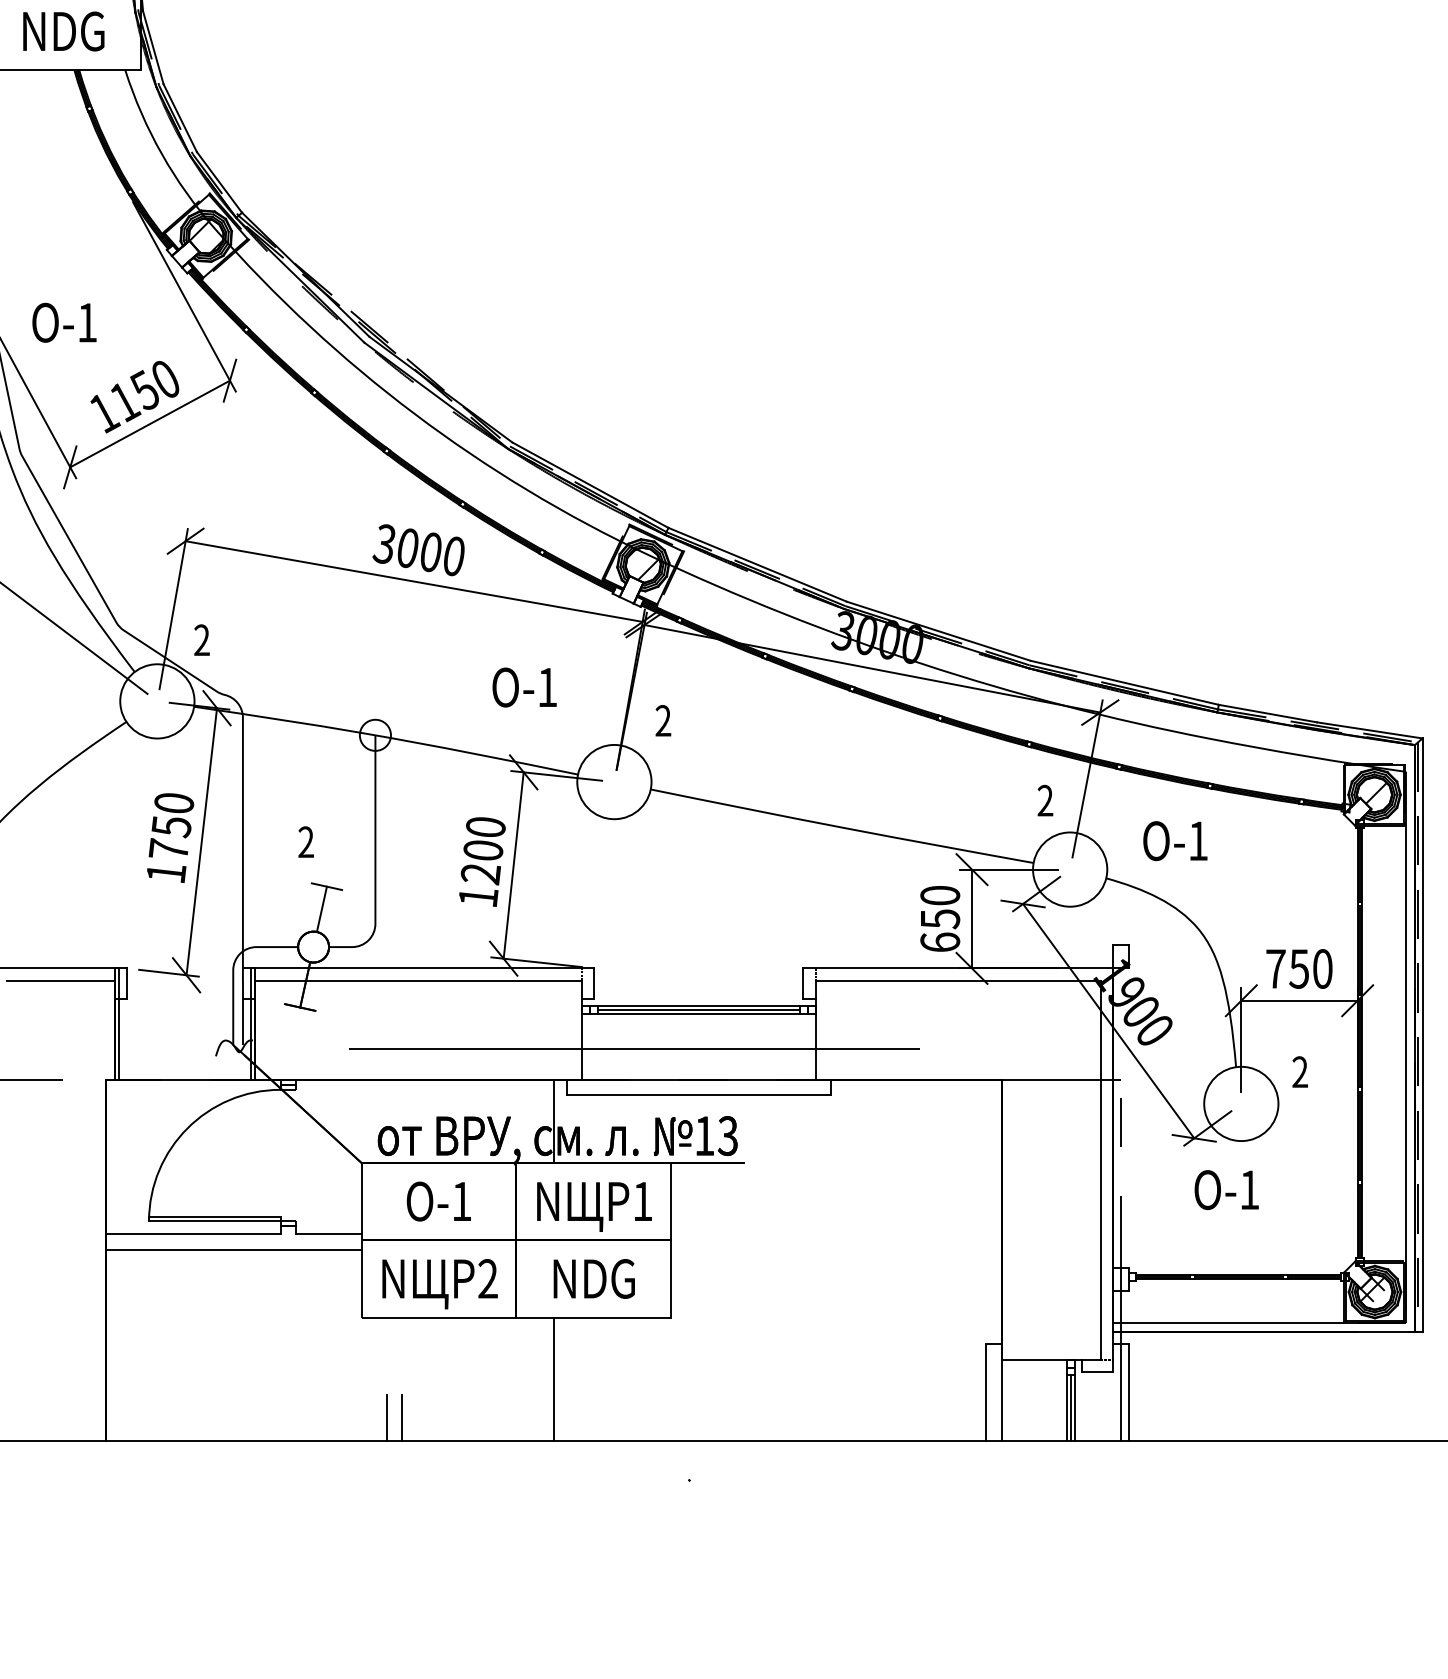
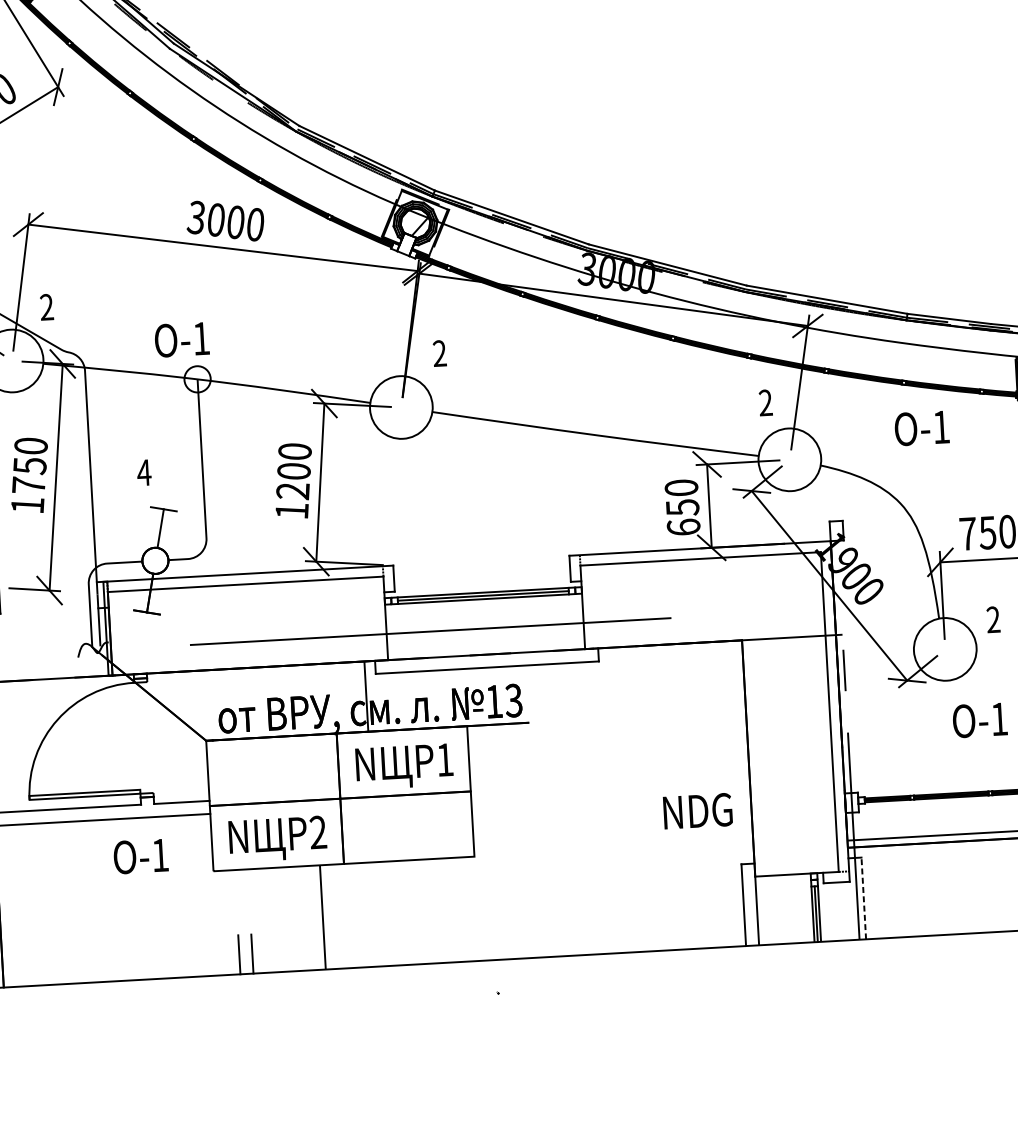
text: (524, 687) -> (181, 339), moved
text: (305, 841) -> (143, 472), 2 -> 4
text: (1175, 841) -> (922, 428), moved
text: (1226, 1190) -> (979, 720), moved
text: (438, 1201) -> (140, 856), moved
text: (593, 1278) -> (697, 810), moved
line: (553, 1379) -> (322, 917), moved
line: (1128, 1392) -> (863, 898), solid -> dashed

